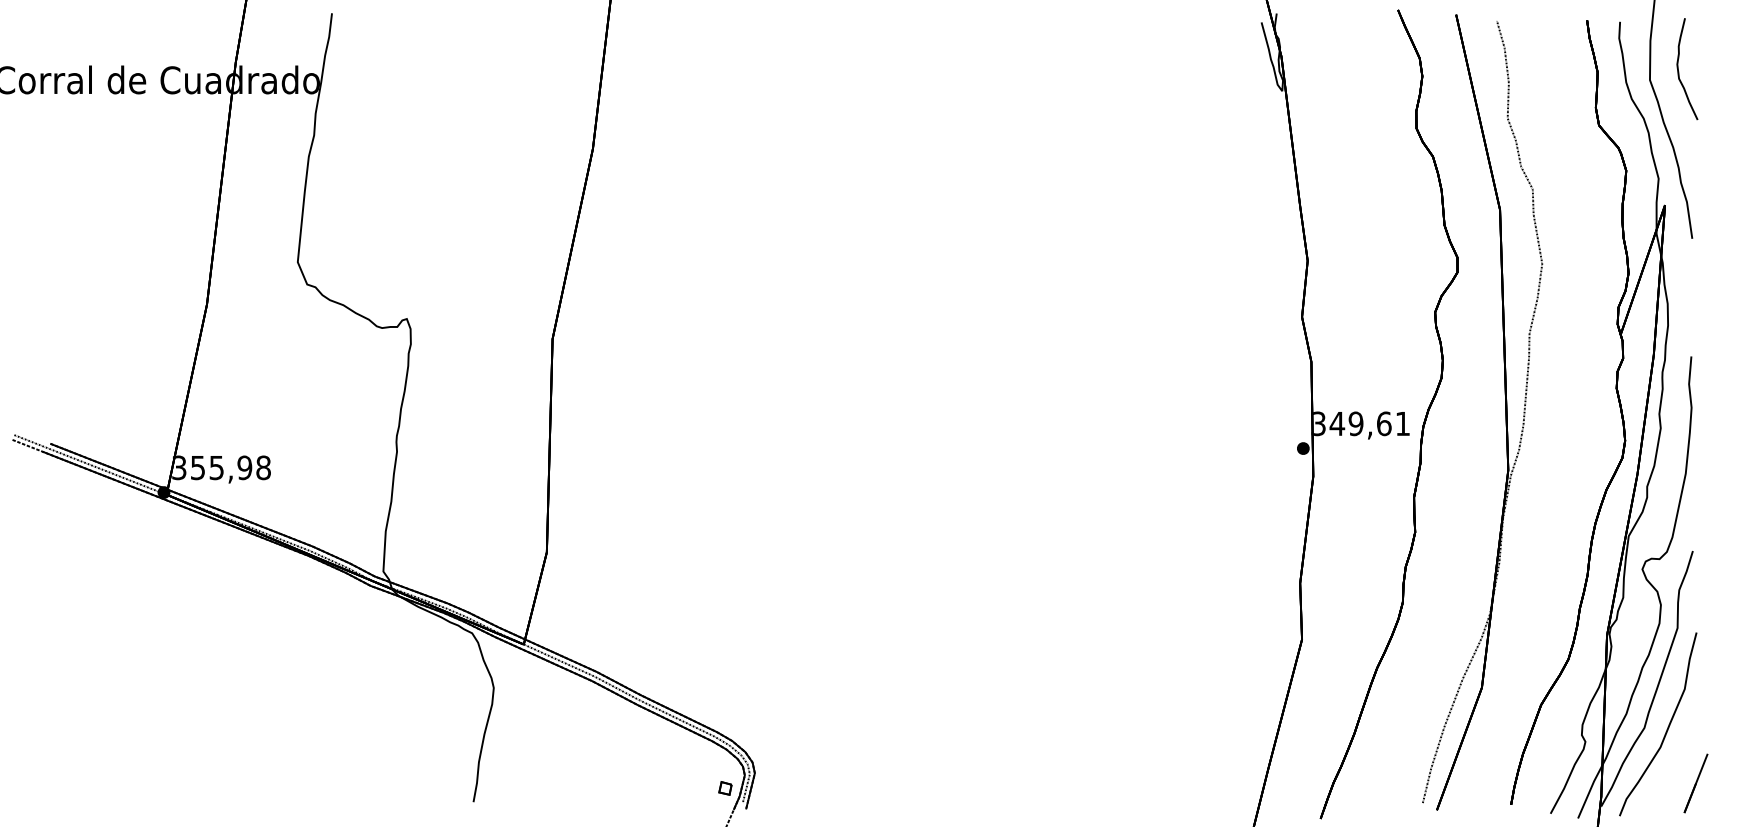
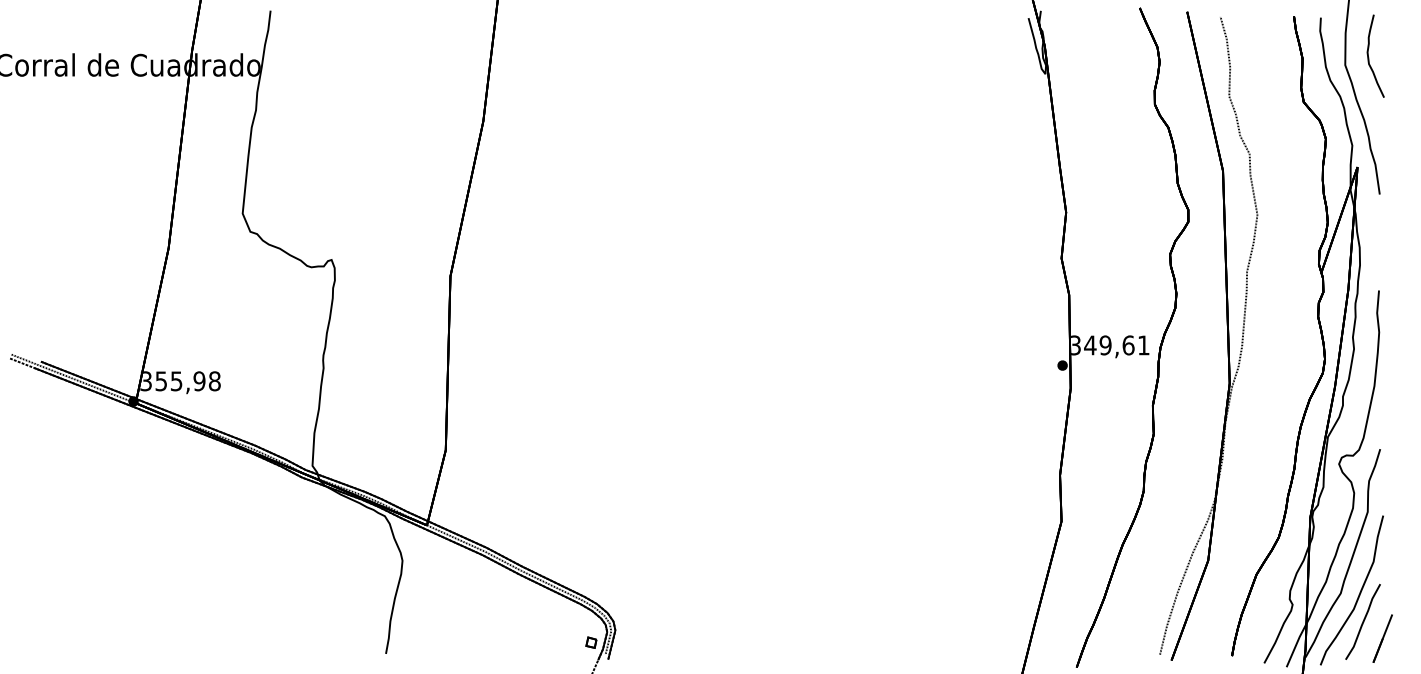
curve: (1671, 762) -> (1362, 621), added

